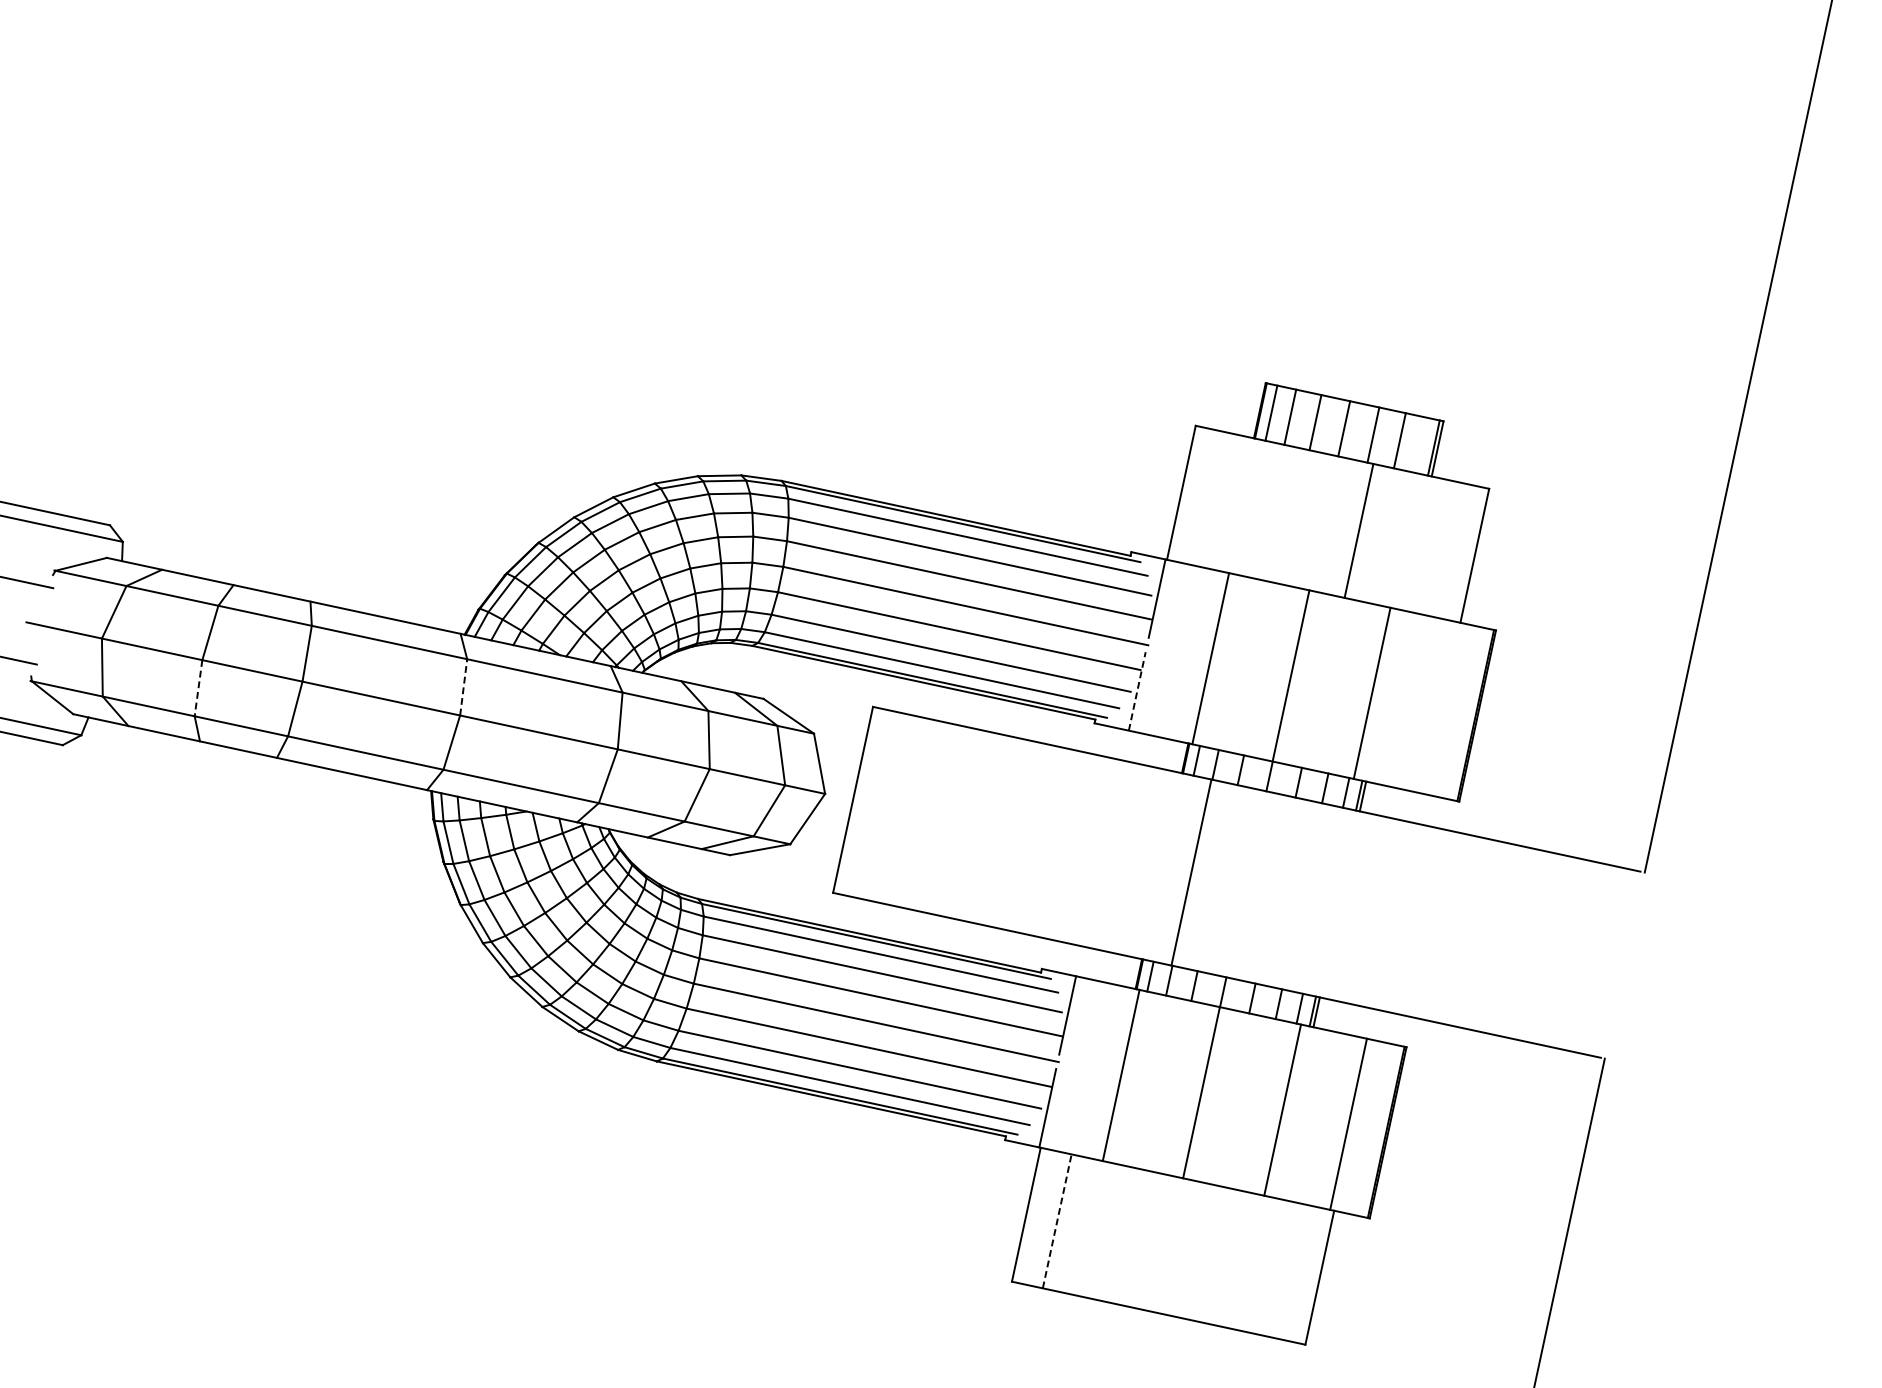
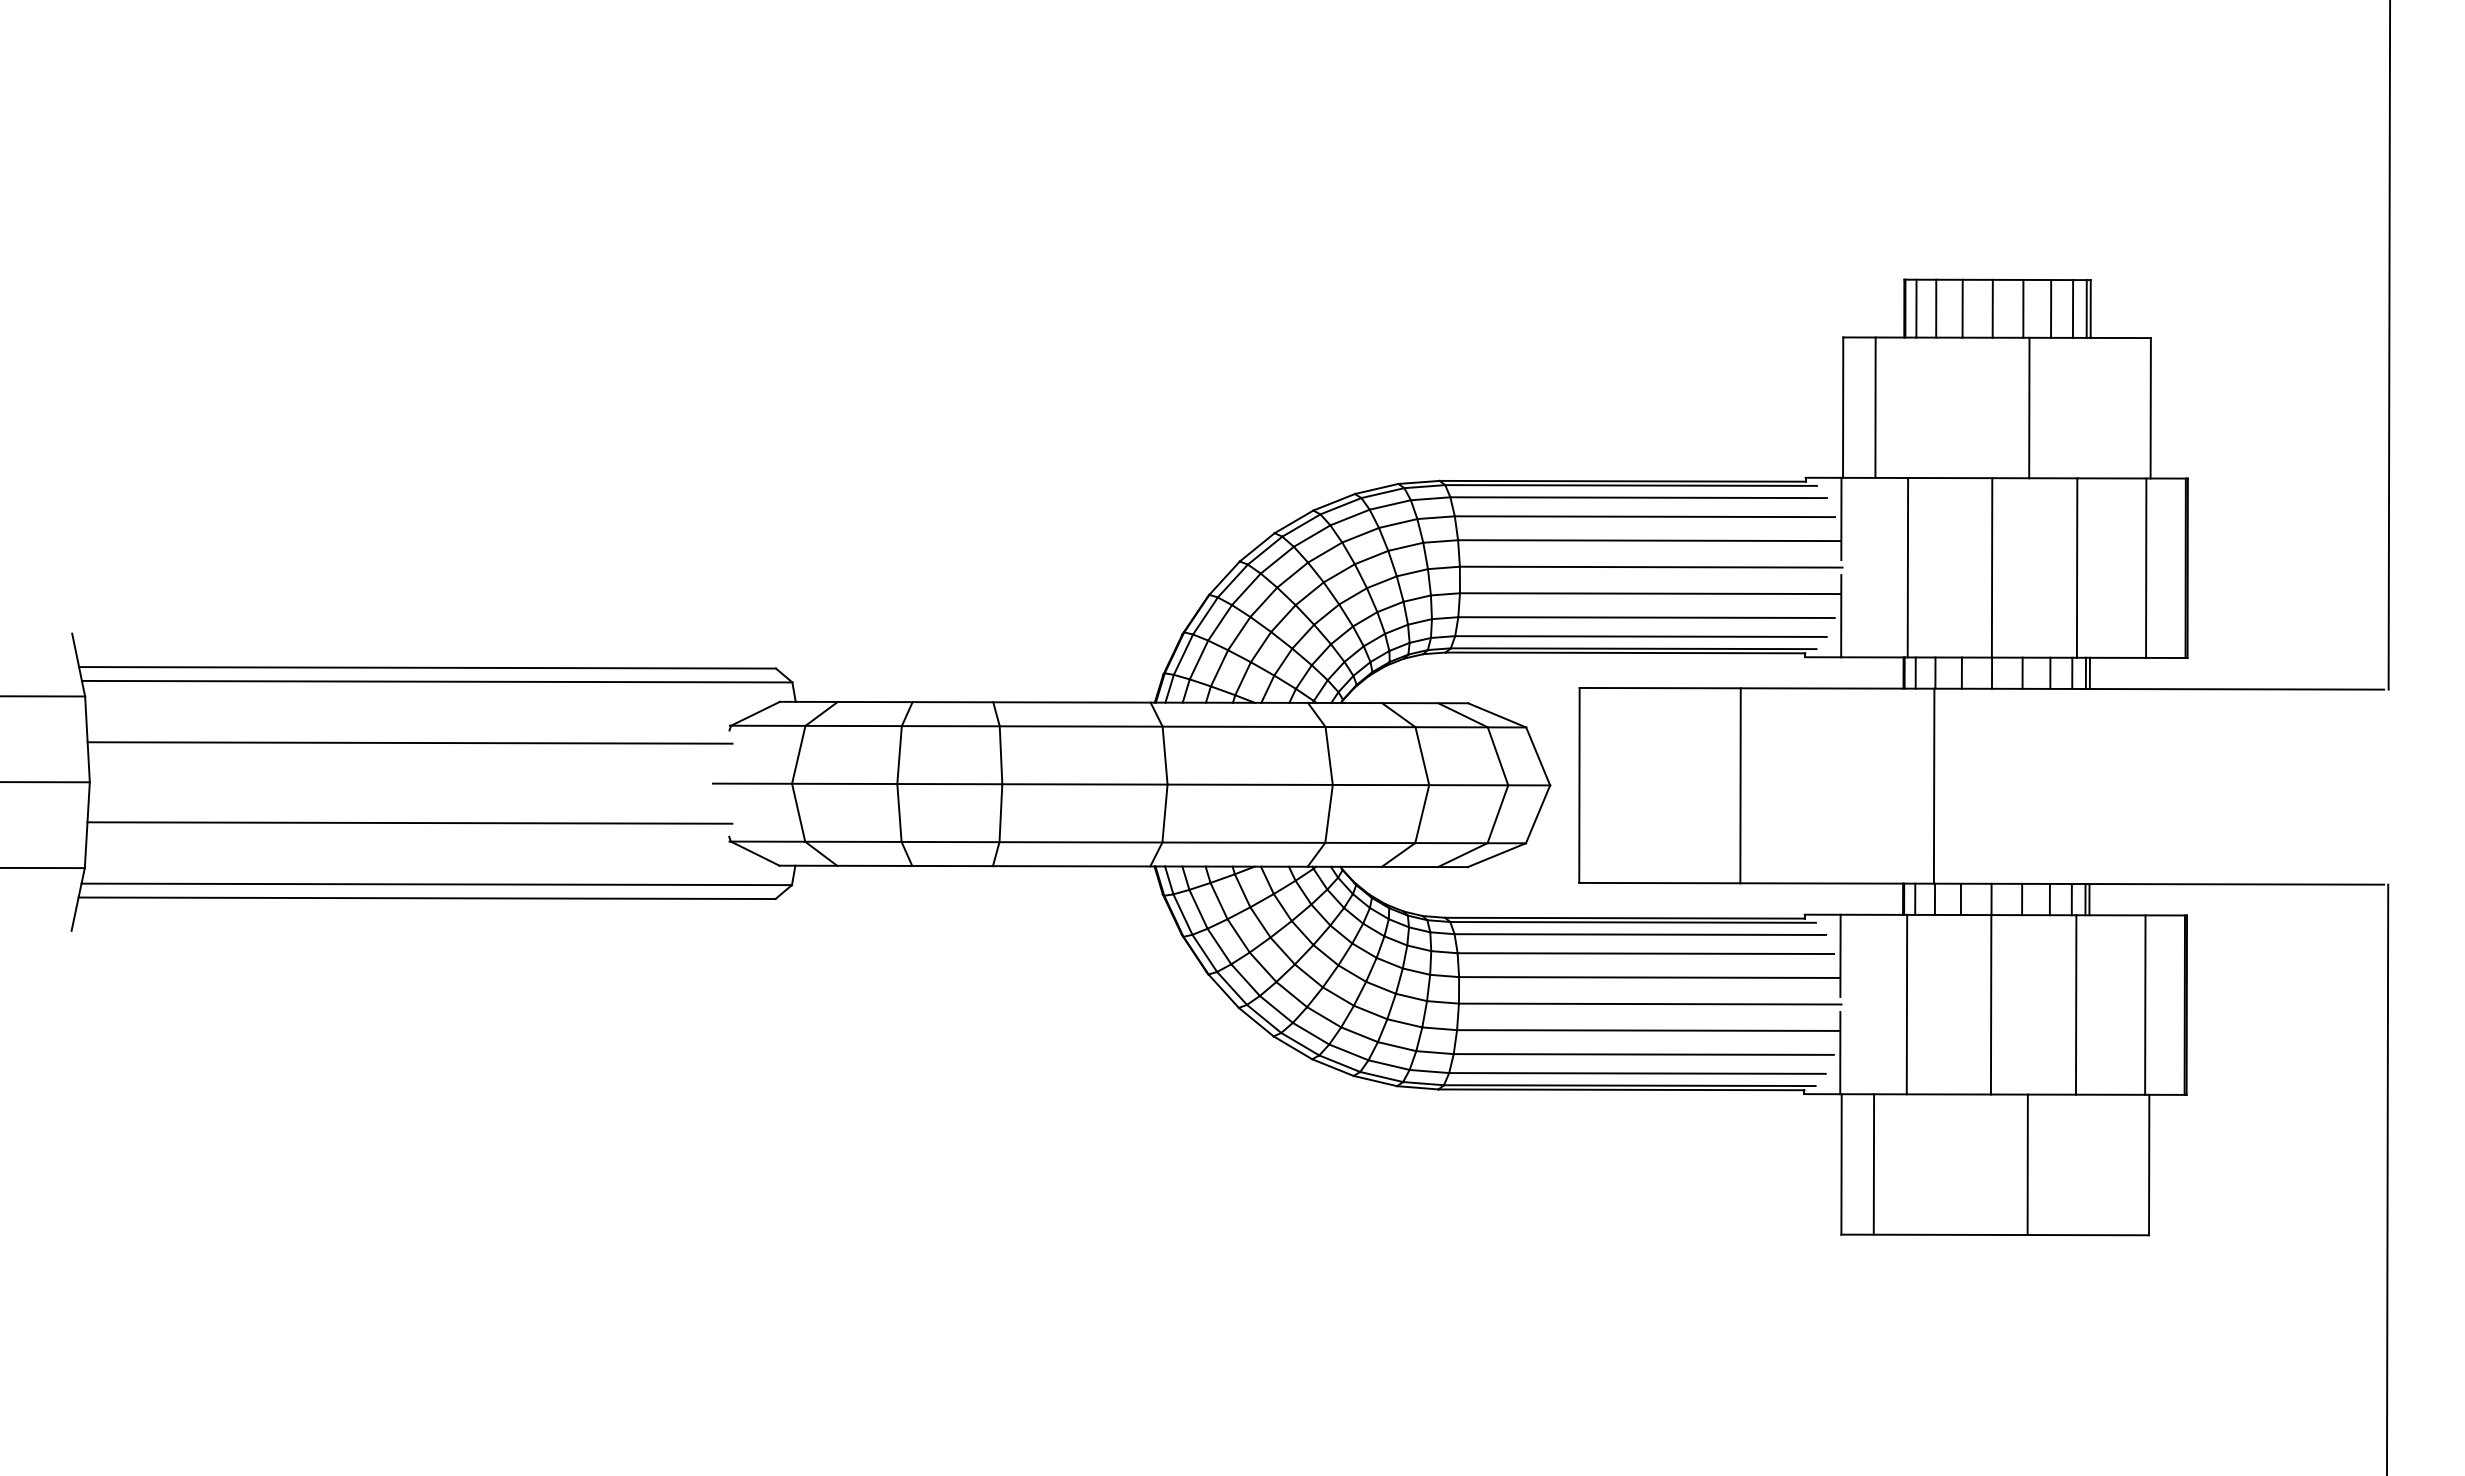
line: (1420, 444) -> (2072, 308), added
line: (1212, 499) -> (1875, 407), added
line: (464, 687) -> (1165, 755), dashed -> solid
line: (198, 688) -> (899, 813), dashed -> solid
line: (1137, 690) -> (1841, 615), dashed -> solid
line: (1438, 706) -> (2146, 567), added
line: (1006, 832) -> (1740, 785), added
line: (1057, 1220) -> (1873, 1163), dashed -> solid
line: (1203, 1252) -> (2027, 1164), added

